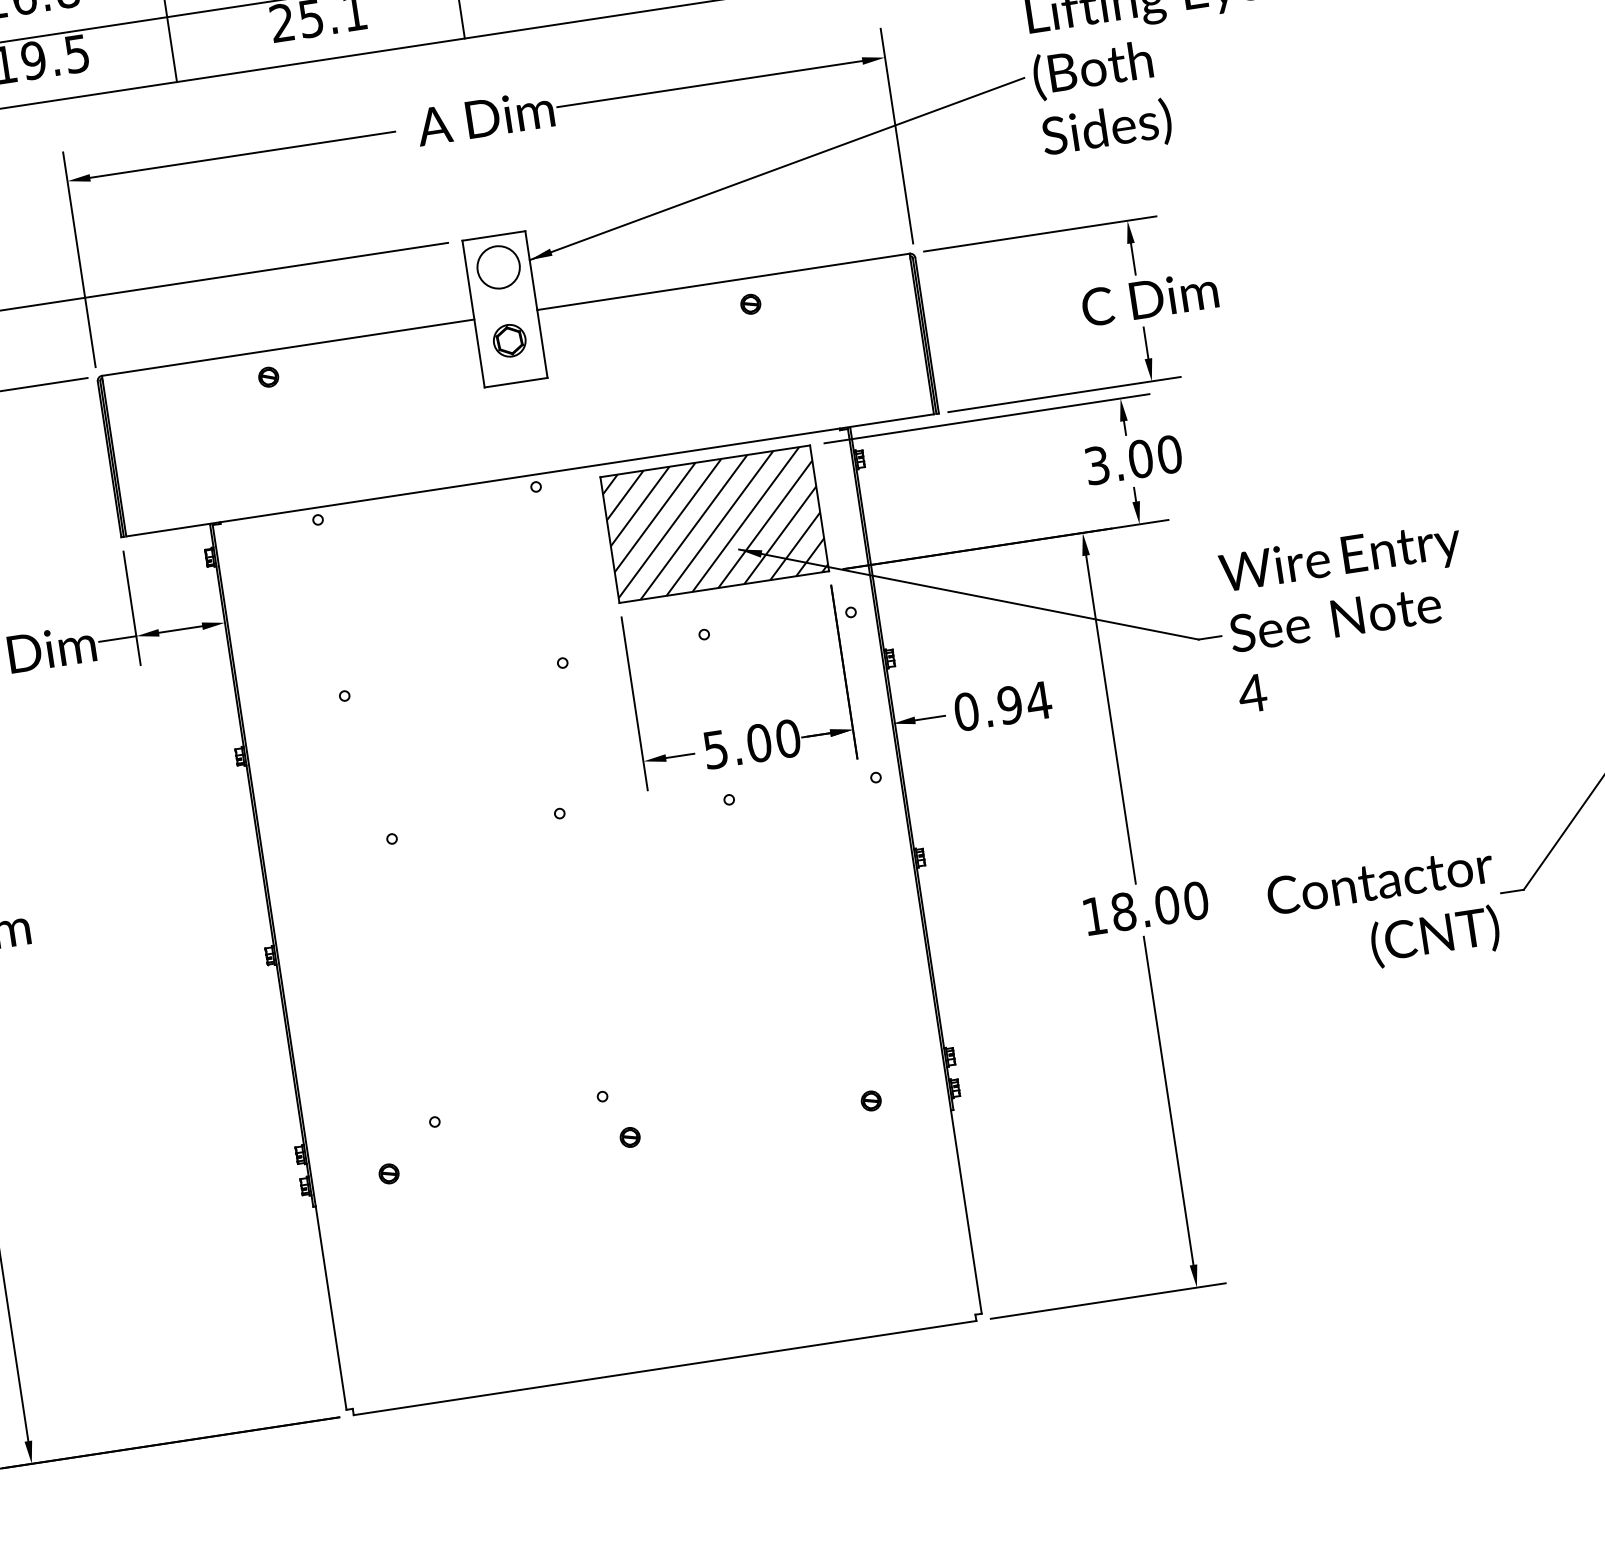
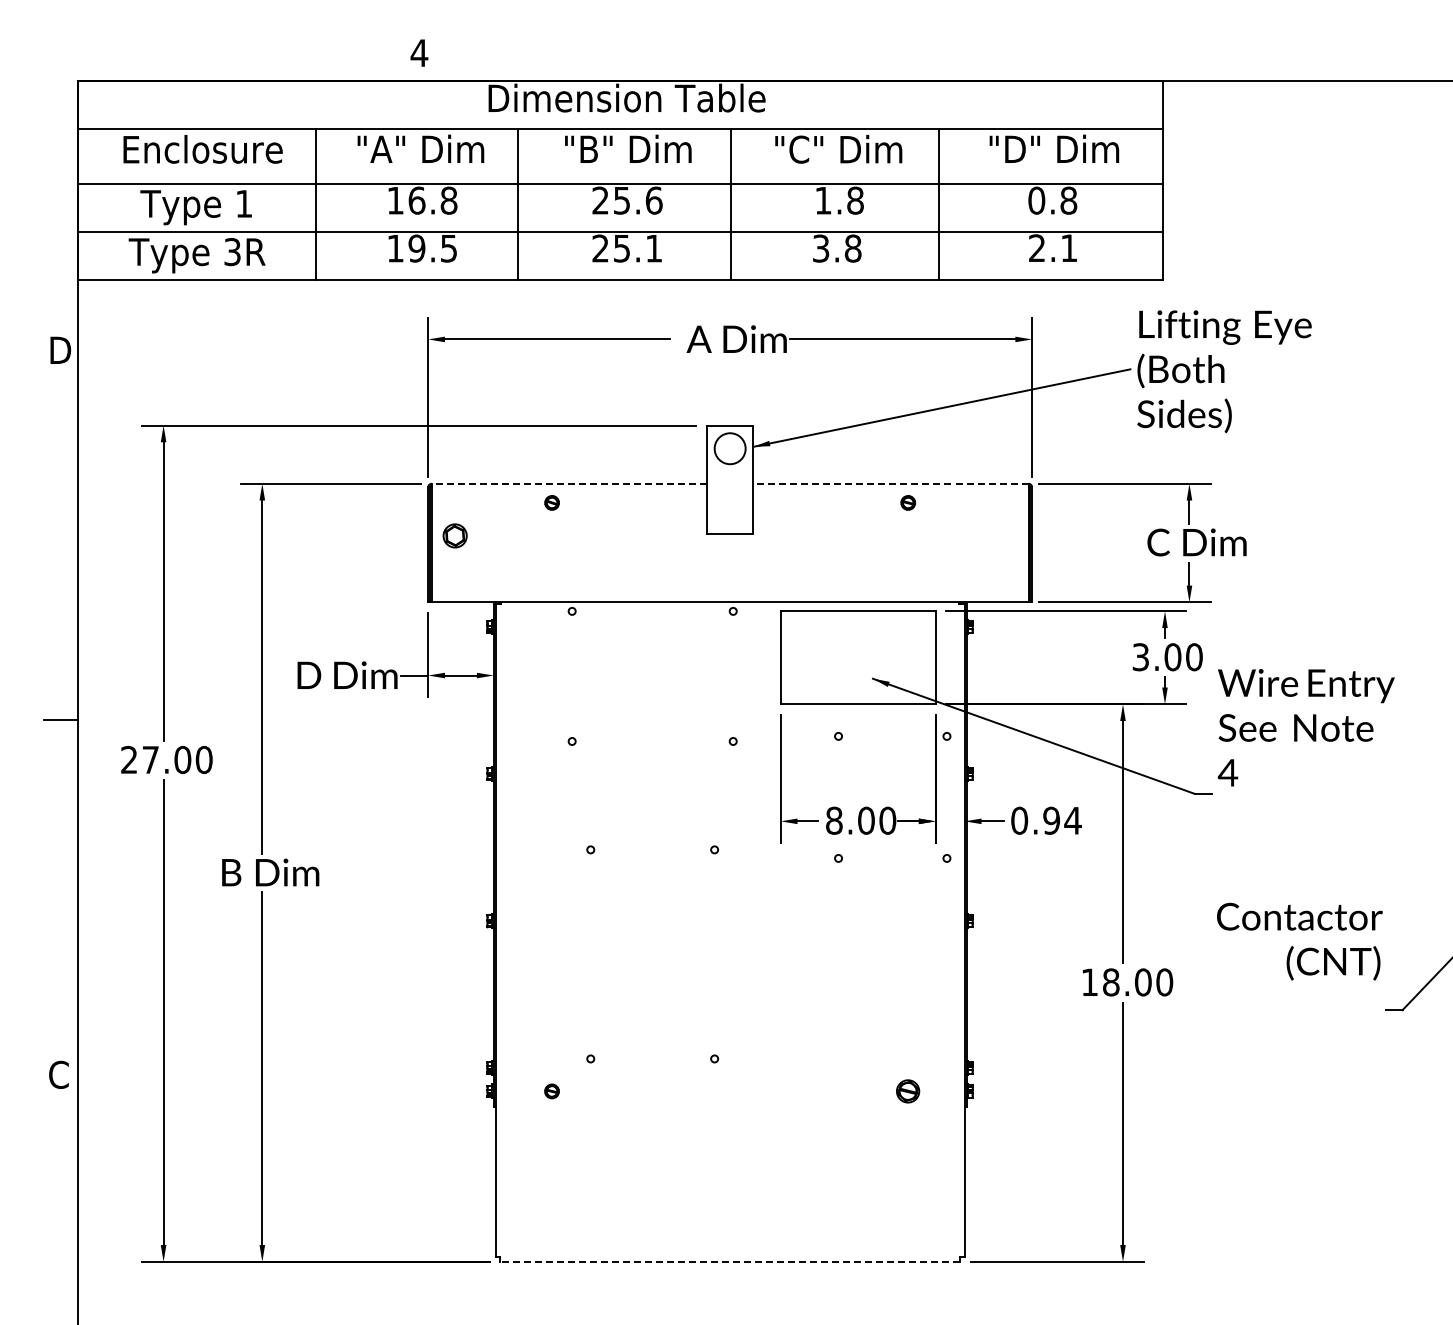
line: (722, 281) -> (890, 483), solid -> dashed
part: (508, 340) -> (454, 535), moved
line: (288, 347) -> (569, 483), solid -> dashed
hatch: (713, 523) -> (857, 657), removed
text: (1348, 616) -> (1305, 727), moved
text: (715, 749) -> (834, 820), 5.00 -> 8.00
text: (1384, 914) -> (1299, 941), moved
part: (871, 1101) -> (908, 1091), size x1.6
part: (629, 1137) -> (729, 1091), removed
line: (665, 1367) -> (730, 1261), solid -> dashed

